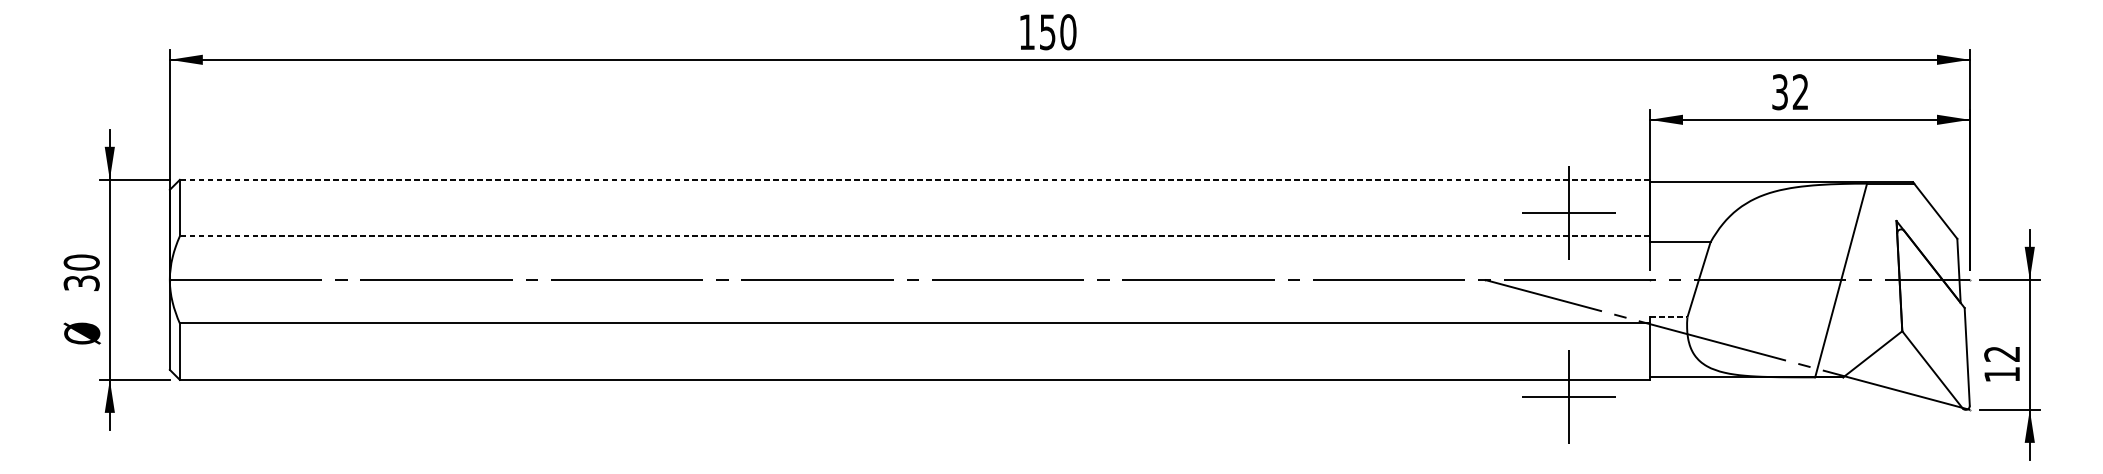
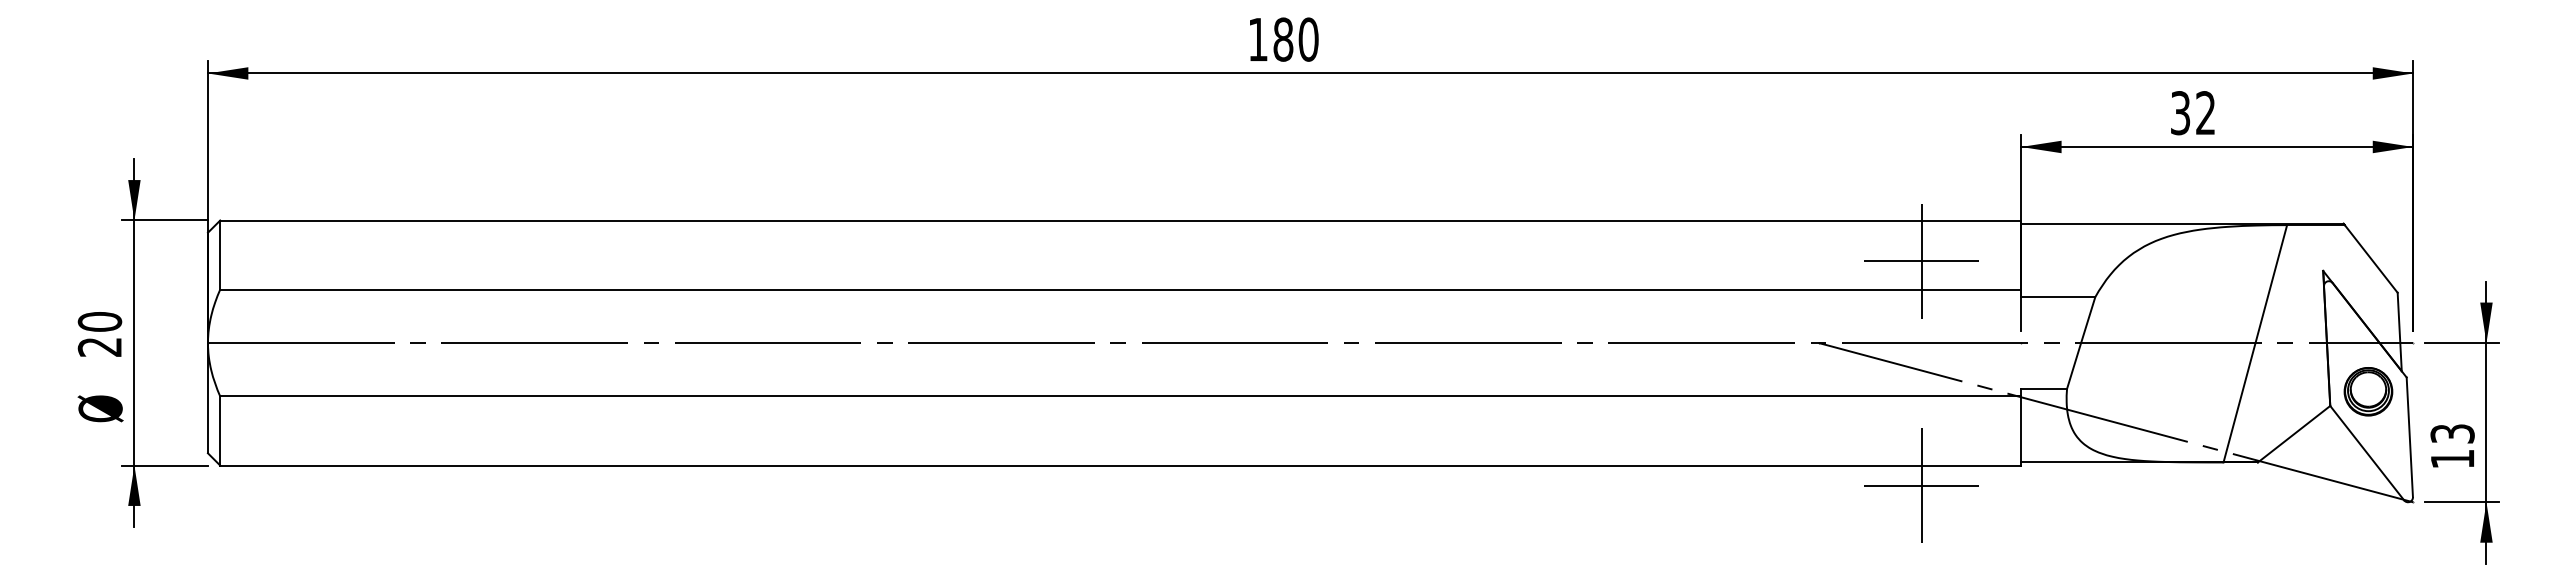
text: (1047, 32) -> (1283, 39), 150 -> 180
line: (914, 179) -> (1120, 220), dashed -> solid
line: (914, 236) -> (1120, 289), dashed -> solid
text: (82, 282) -> (100, 346), 30 -> 20
line: (1669, 316) -> (2044, 388), dashed -> solid
part: (1933, 319) -> (2368, 391), added
text: (2002, 353) -> (2452, 433), 12 -> 13

